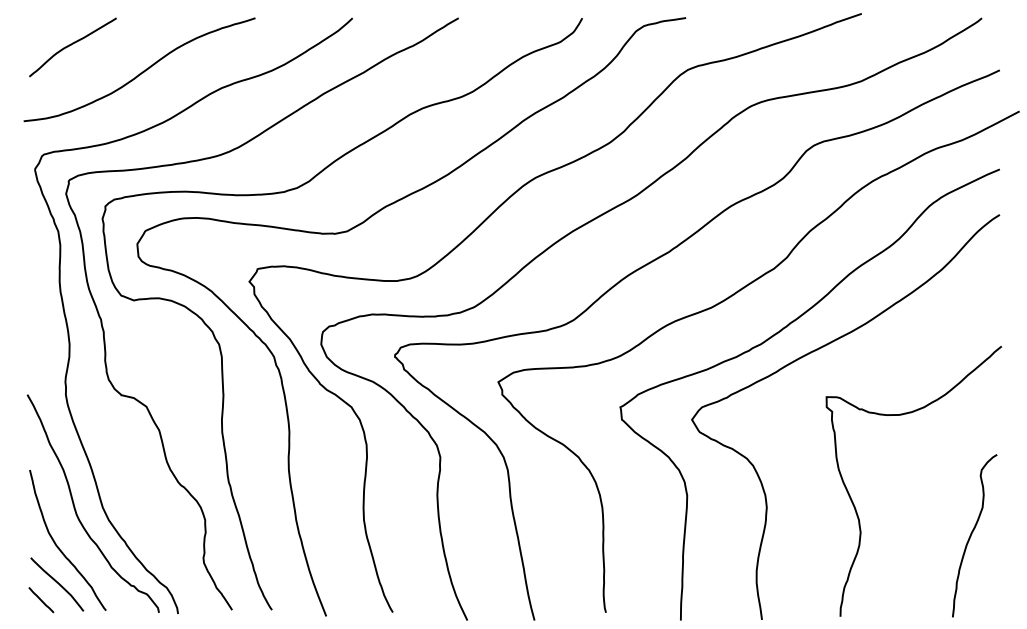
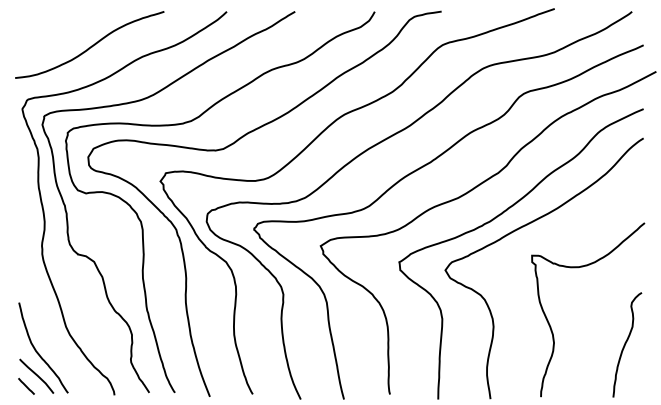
curve: (72, 45) -> (46, 29), removed
curve: (75, 503) -> (48, 324), removed

